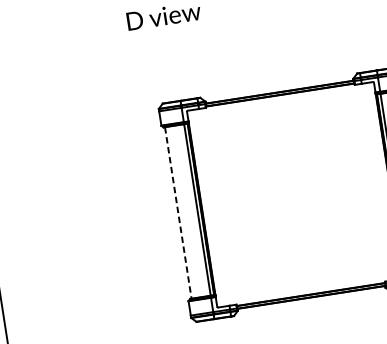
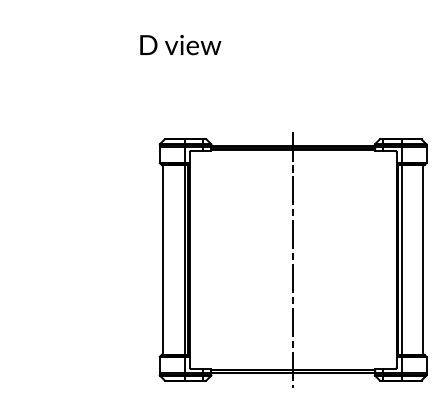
line: (295, 194) -> (293, 259), added
line: (178, 212) -> (163, 259), dashed -> solid

